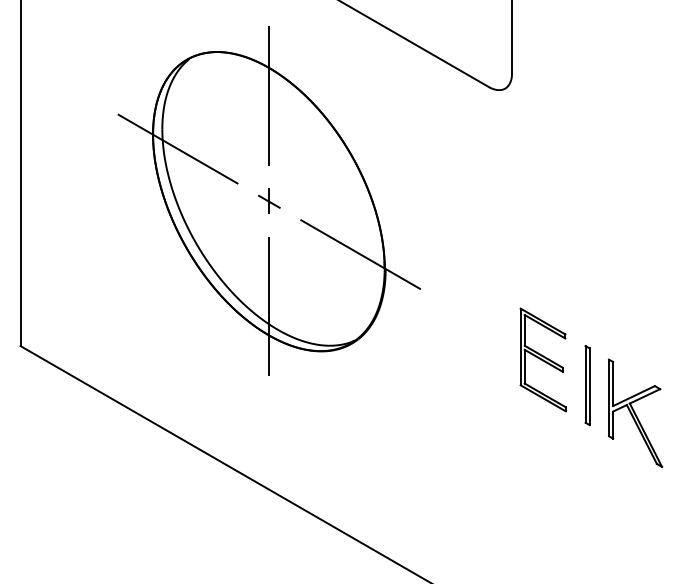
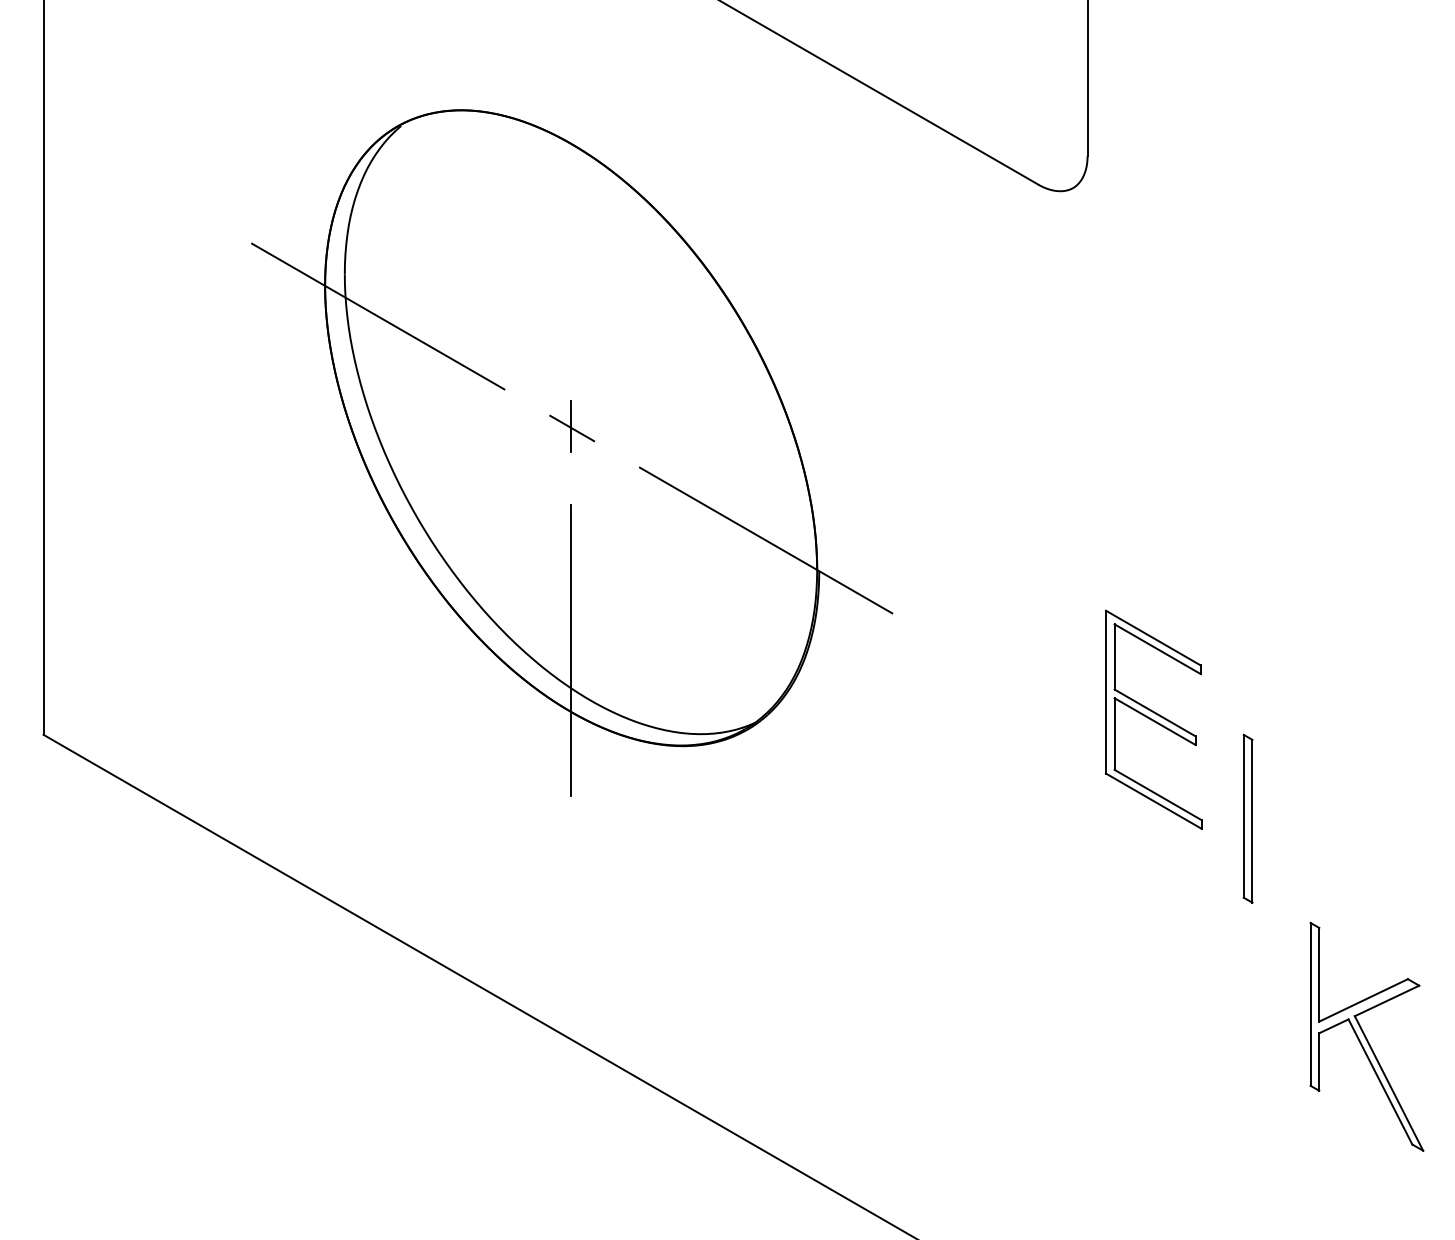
line: (268, 96) -> (570, 204), removed
part: (542, 359) -> (1152, 718), moved
part: (635, 412) -> (1366, 1035), moved

